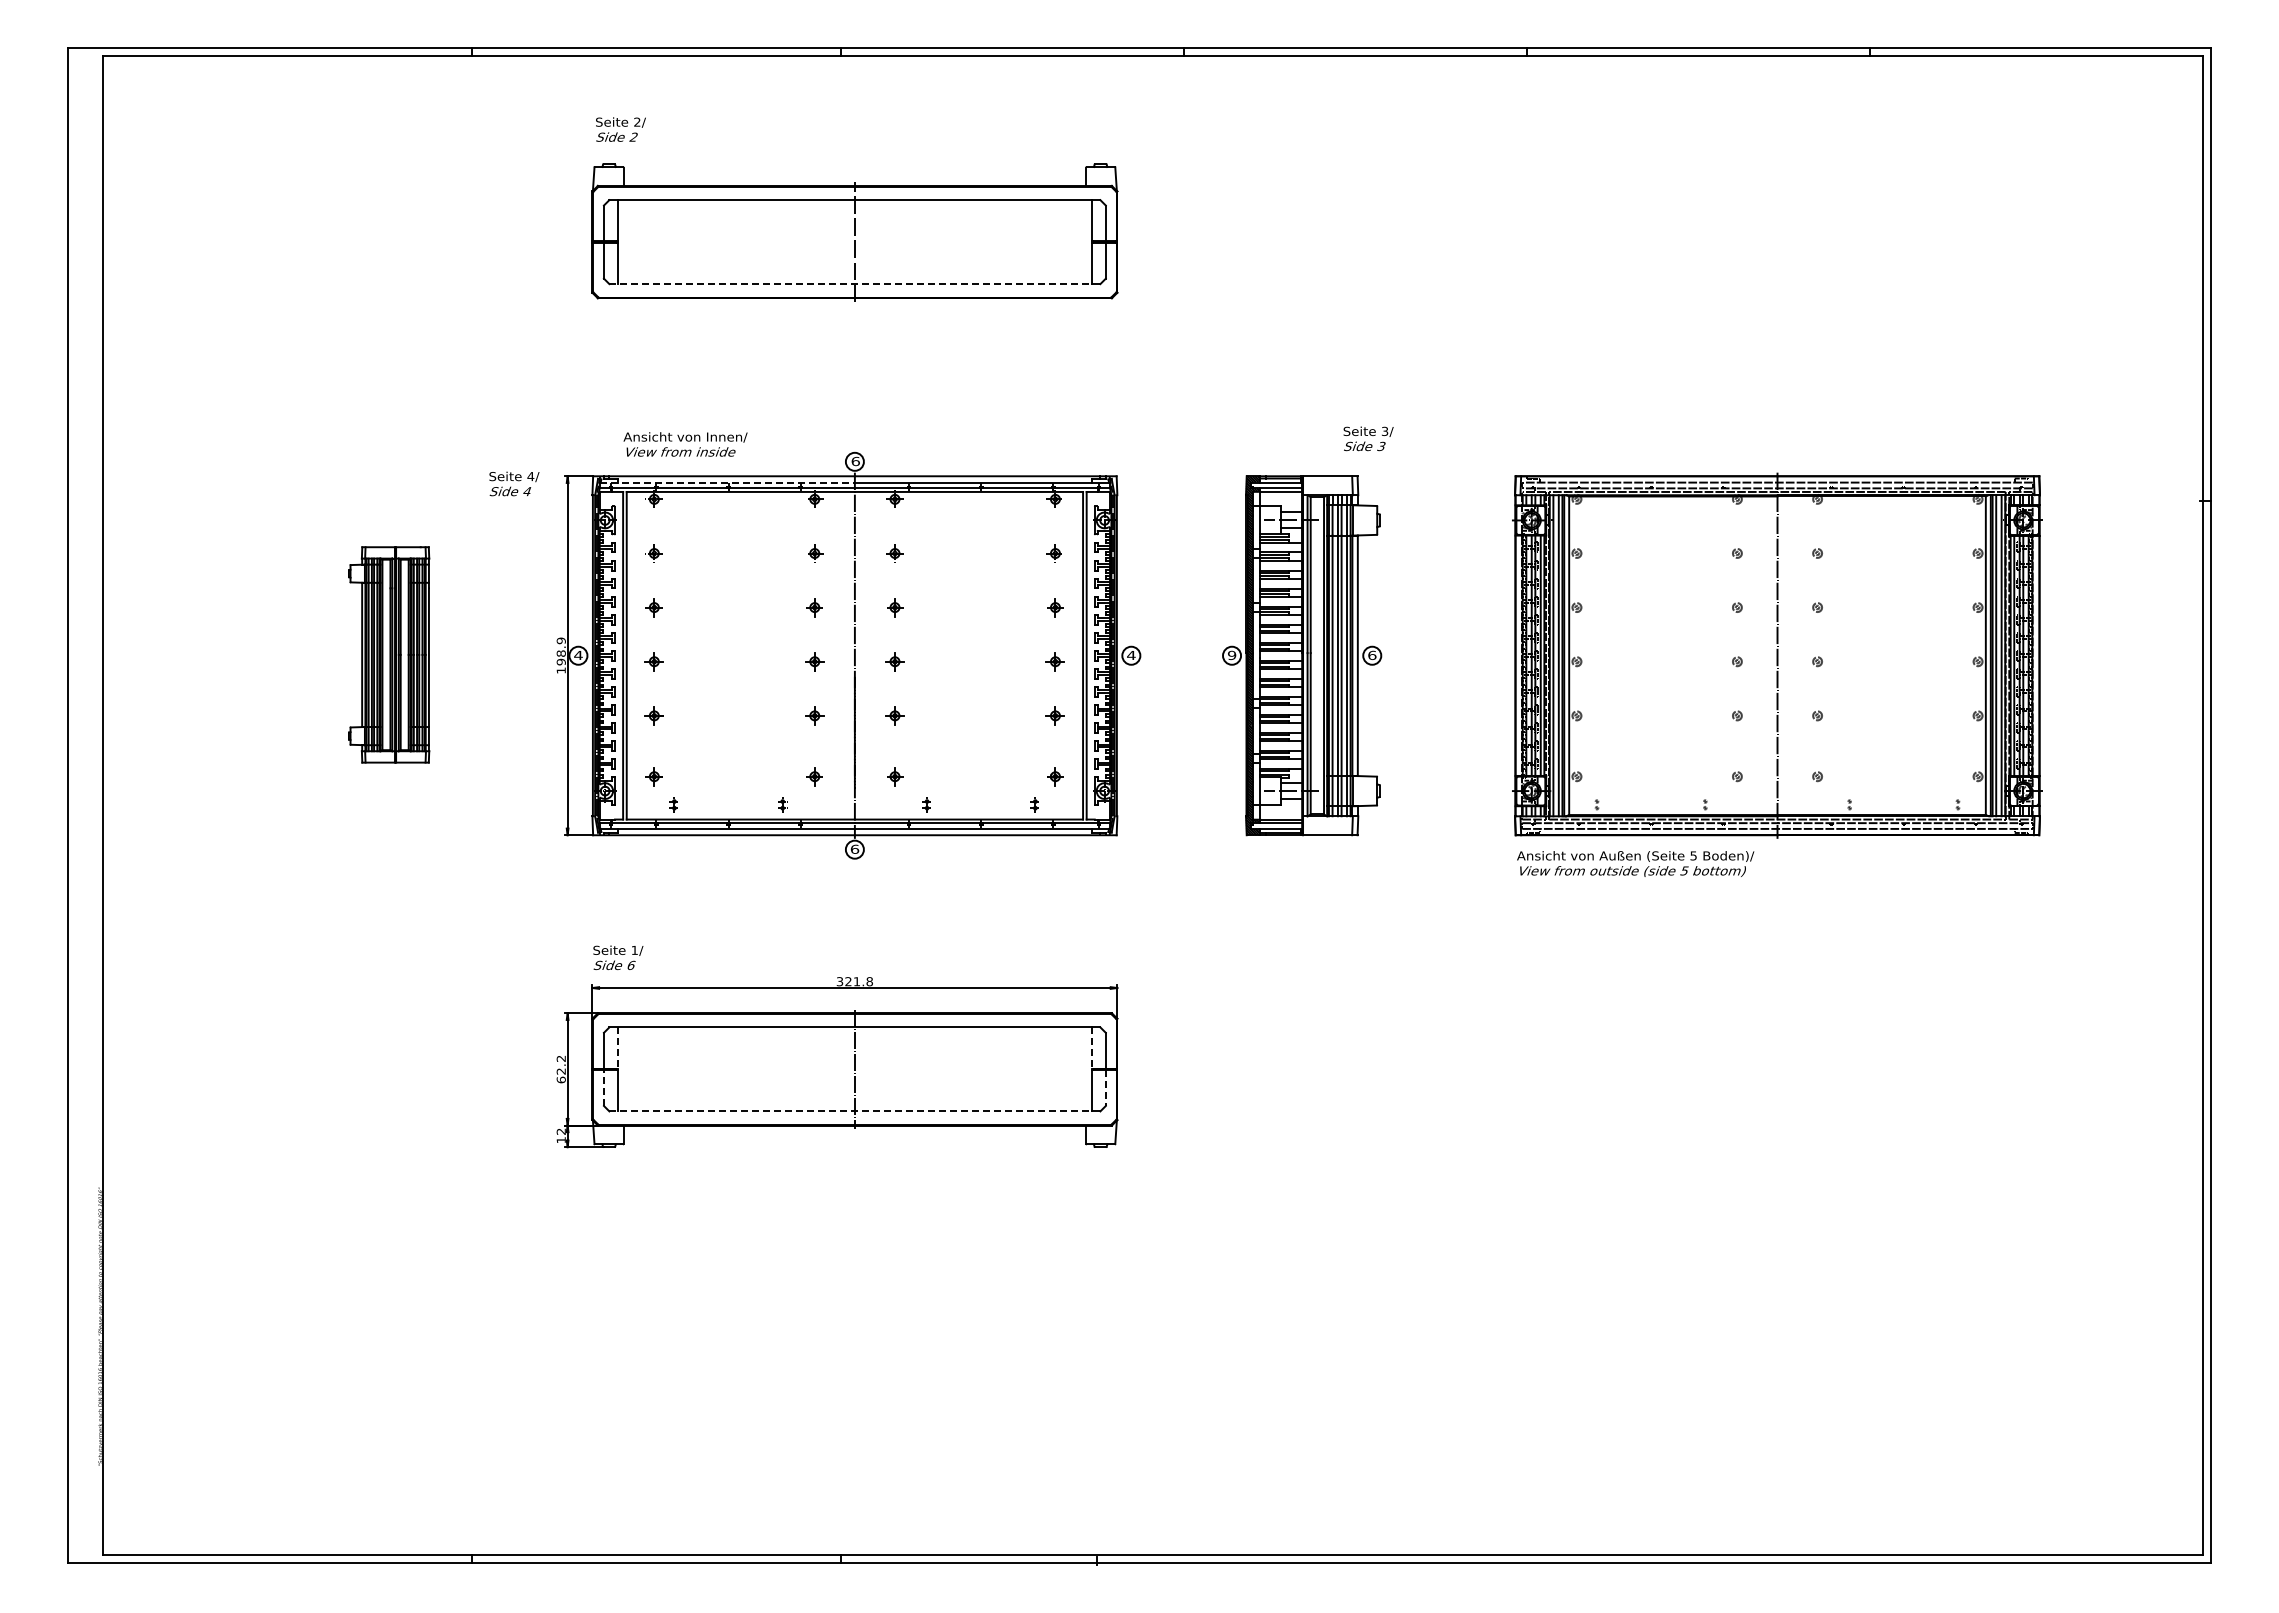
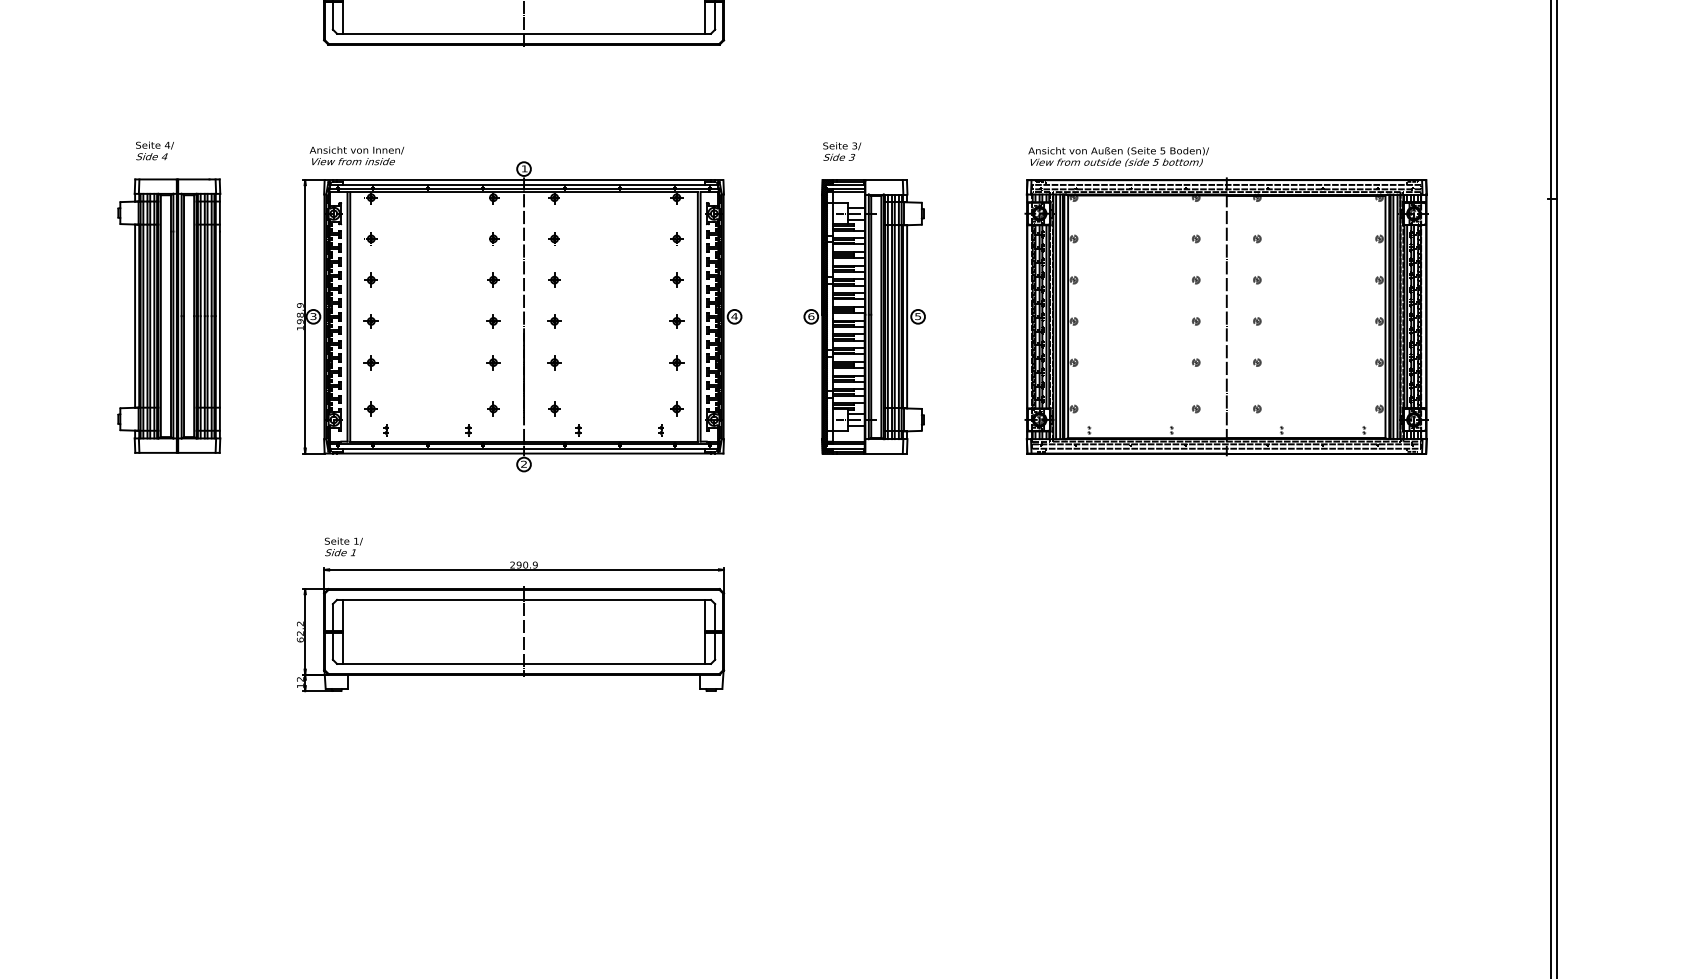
line: (851, 284) -> (521, 34), dashed -> solid
text: (1368, 438) -> (842, 151), moved
text: (685, 444) -> (356, 155), moved
text: (855, 461) -> (524, 168), 6 -> 1
line: (727, 482) -> (427, 184), dashed -> solid
text: (514, 483) -> (155, 150), moved
part: (388, 654) -> (168, 315), size x1.67
text: (1232, 654) -> (811, 315), 9 -> 6
text: (1372, 654) -> (918, 315), 6 -> 5
text: (578, 655) -> (313, 316), 4 -> 3
text: (854, 848) -> (523, 463), 6 -> 2
text: (1635, 863) -> (1118, 156), moved
text: (631, 964) -> (353, 552), 6 -> 1
text: (854, 981) -> (523, 564), 321.8 -> 290.9
line: (617, 1047) -> (343, 615), dashed -> solid
line: (1092, 1047) -> (705, 615), dashed -> solid
line: (603, 1088) -> (332, 646), dashed -> solid
line: (1105, 1088) -> (714, 646), dashed -> solid
line: (851, 1111) -> (521, 663), dashed -> solid

